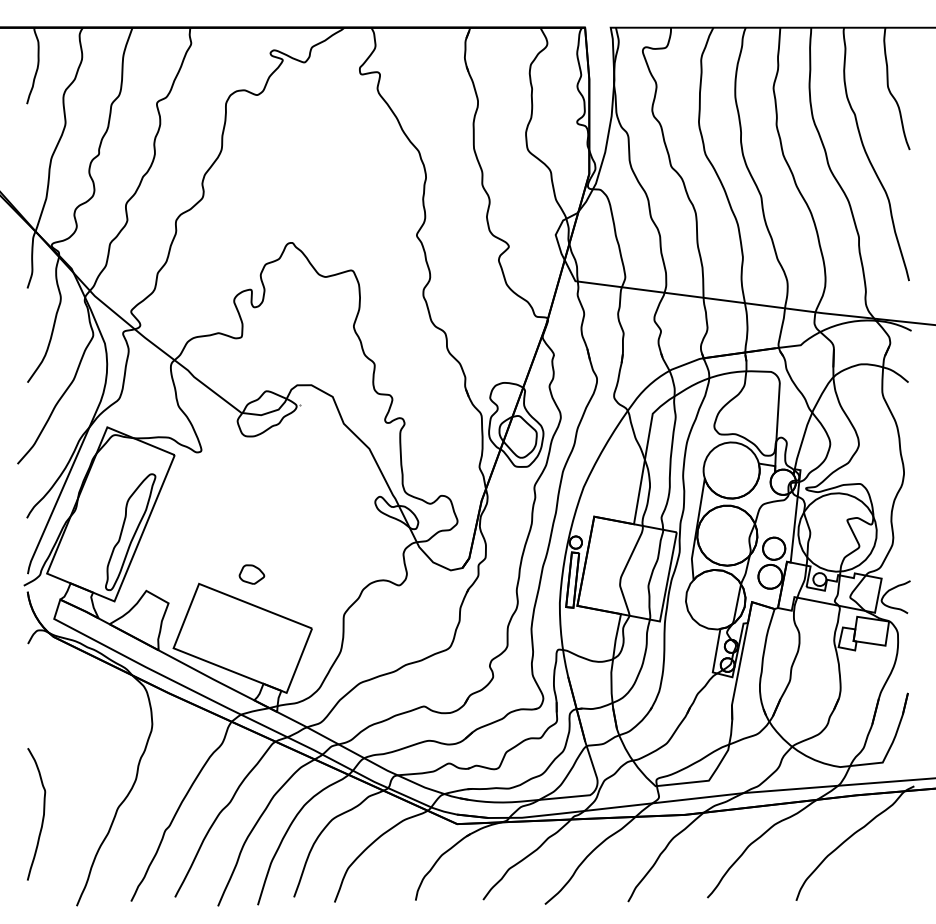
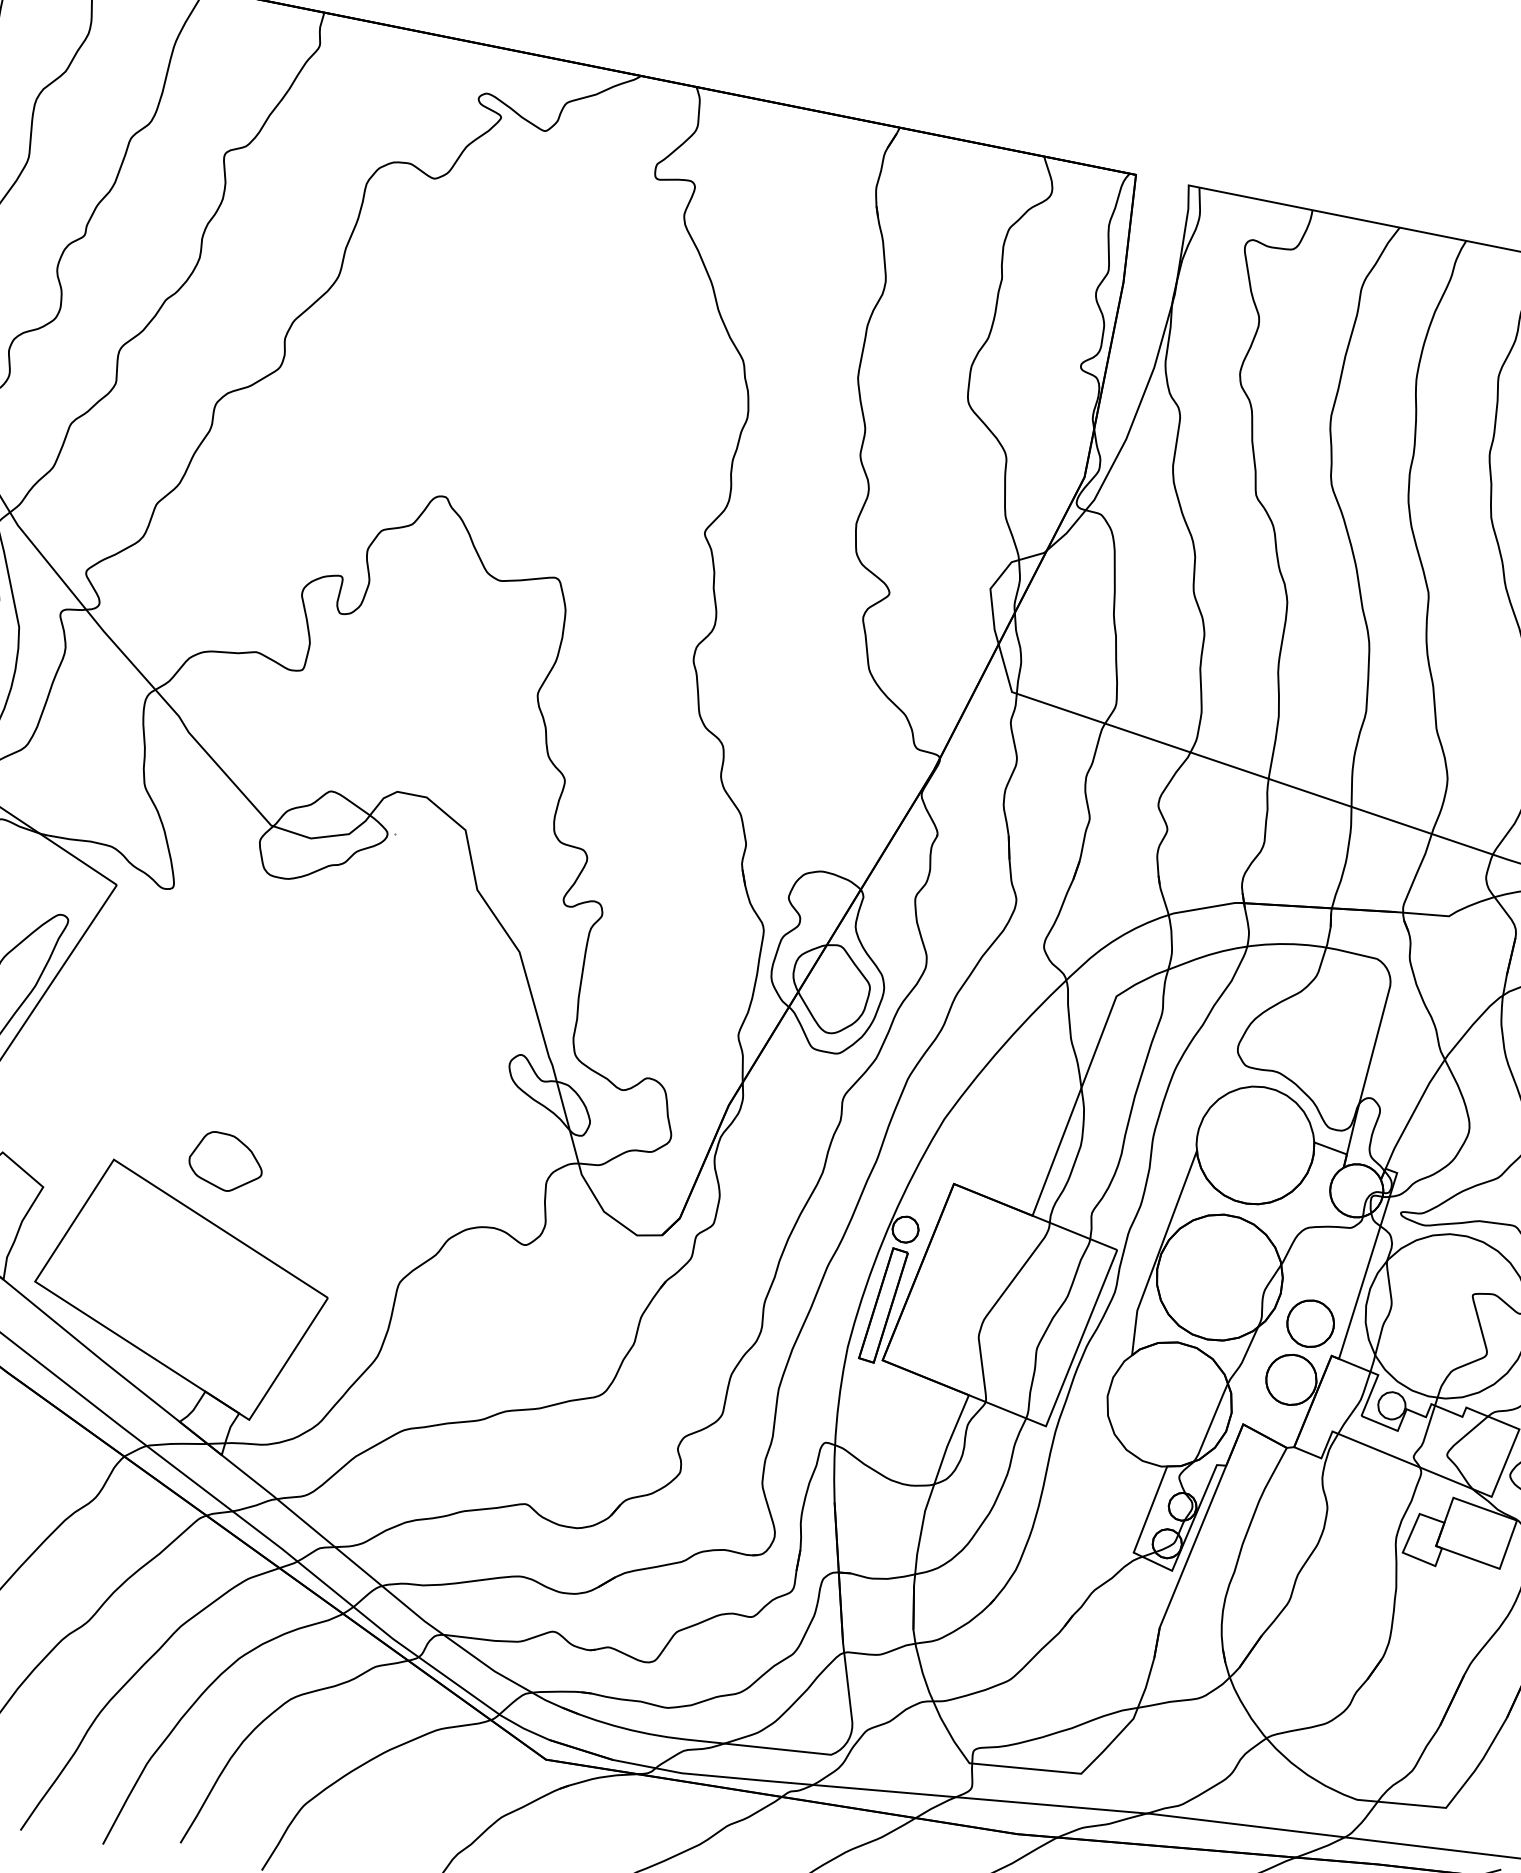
part: (251, 574) -> (225, 1161), size x1.43

